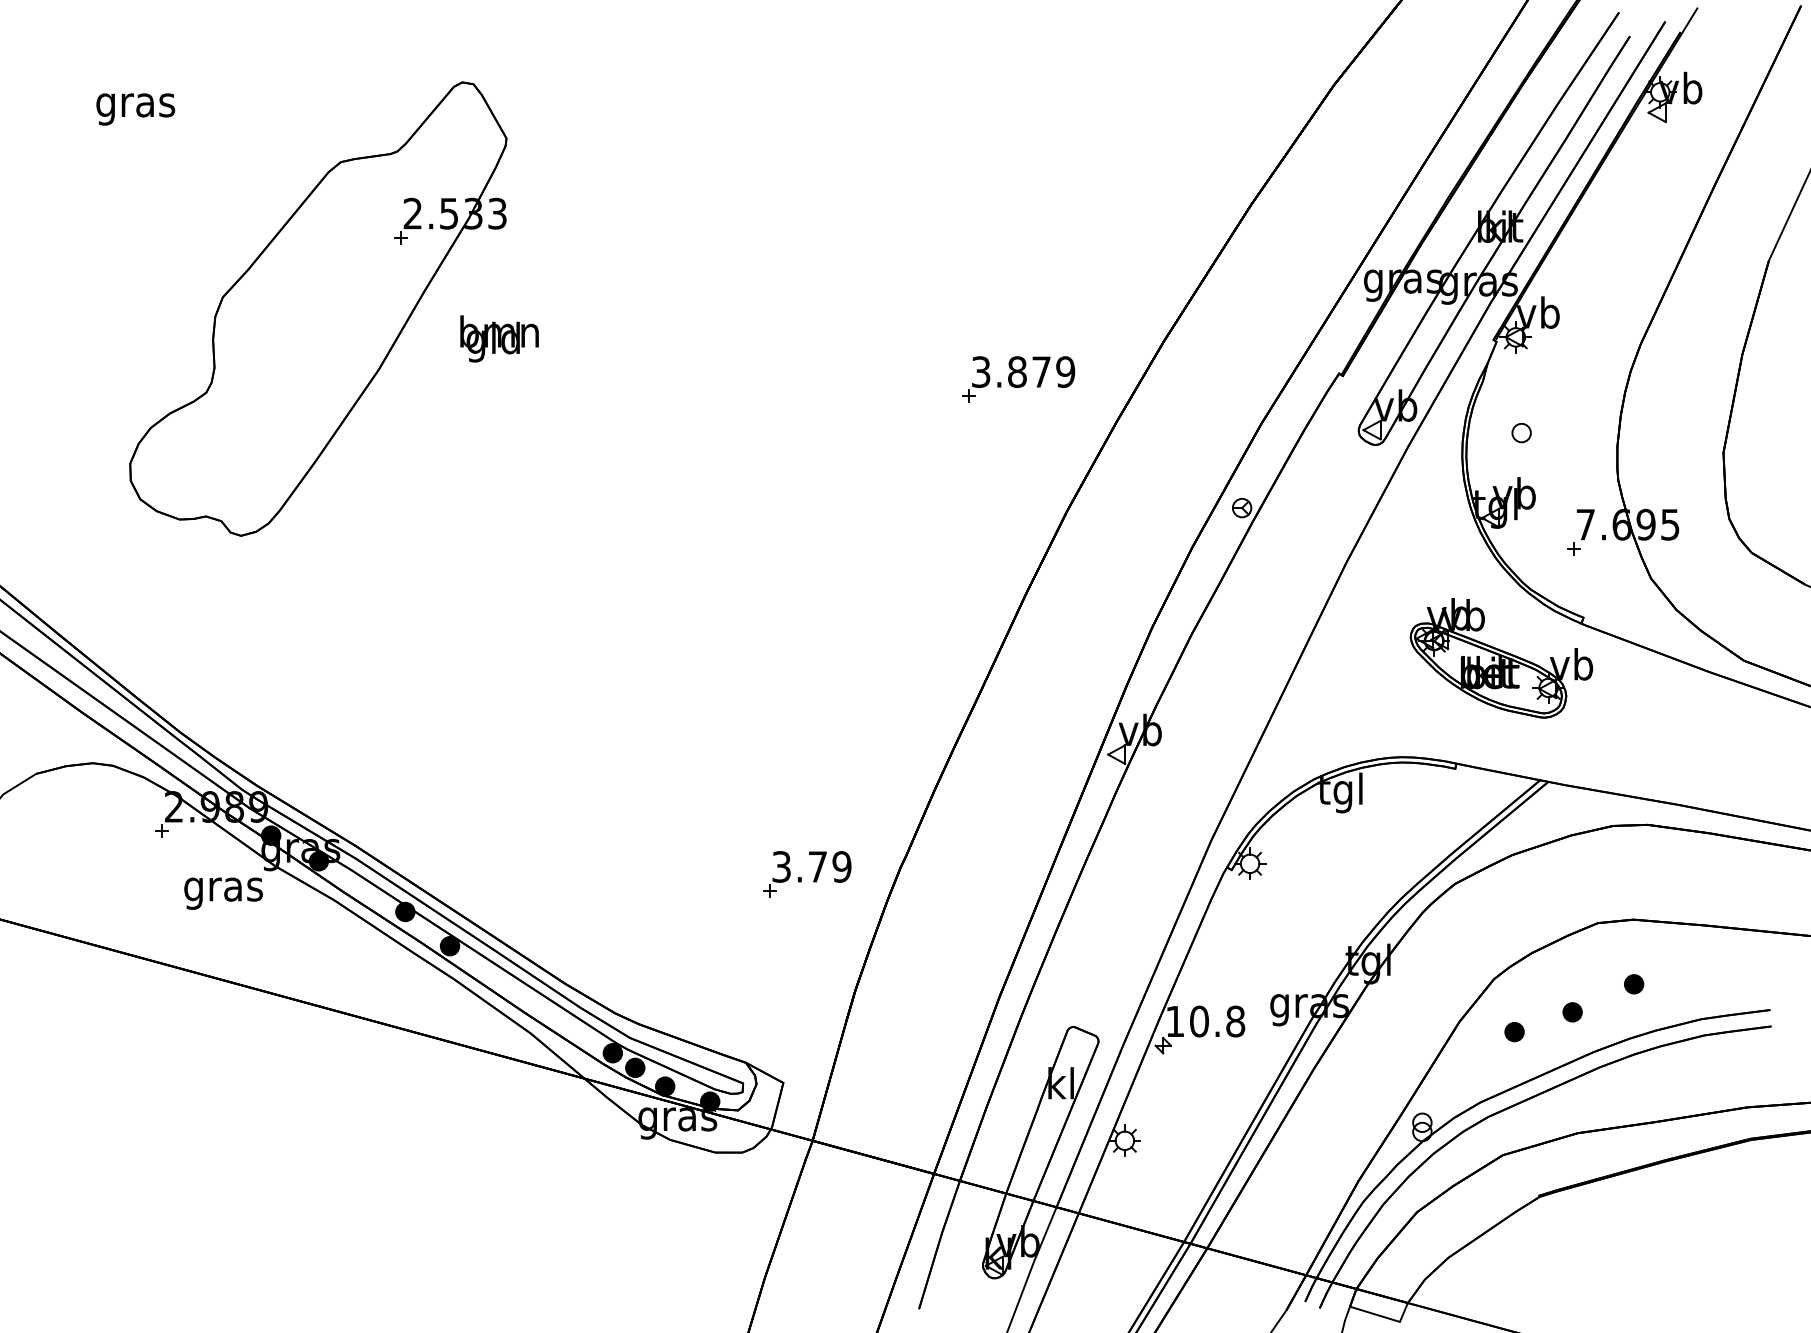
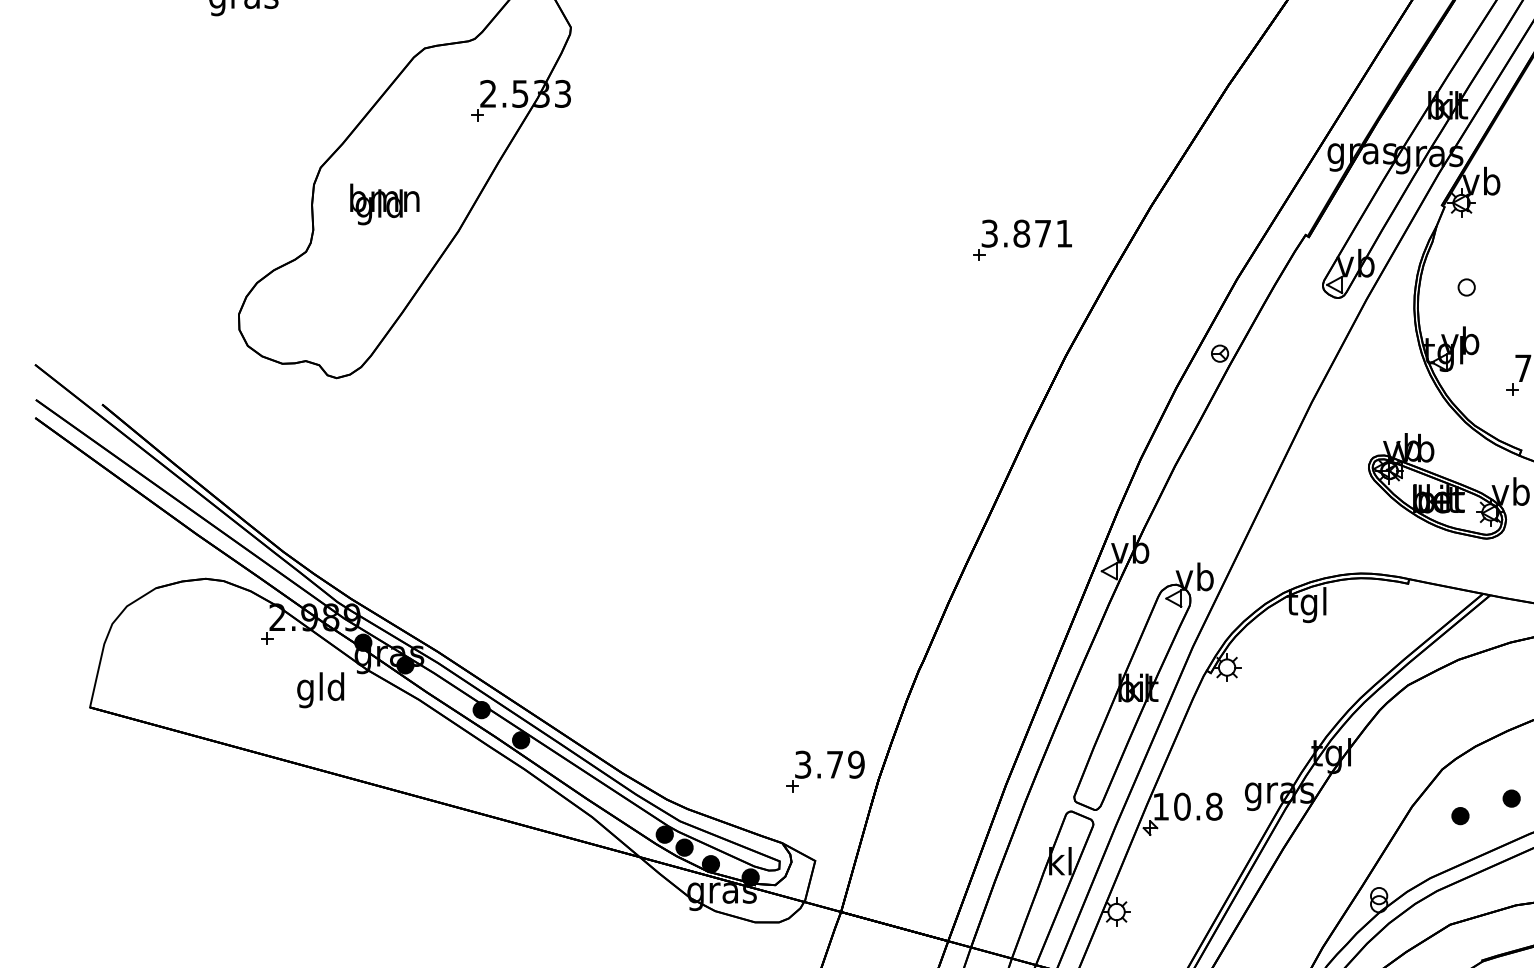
text: (499, 338) -> (384, 204), moved
text: (1065, 372) -> (1064, 234), 3.879 -> 3.871
part: (801, 877) -> (820, 774), moved
part: (1155, 885) -> (1143, 686), added
text: (223, 889) -> (321, 690), gras -> gld

